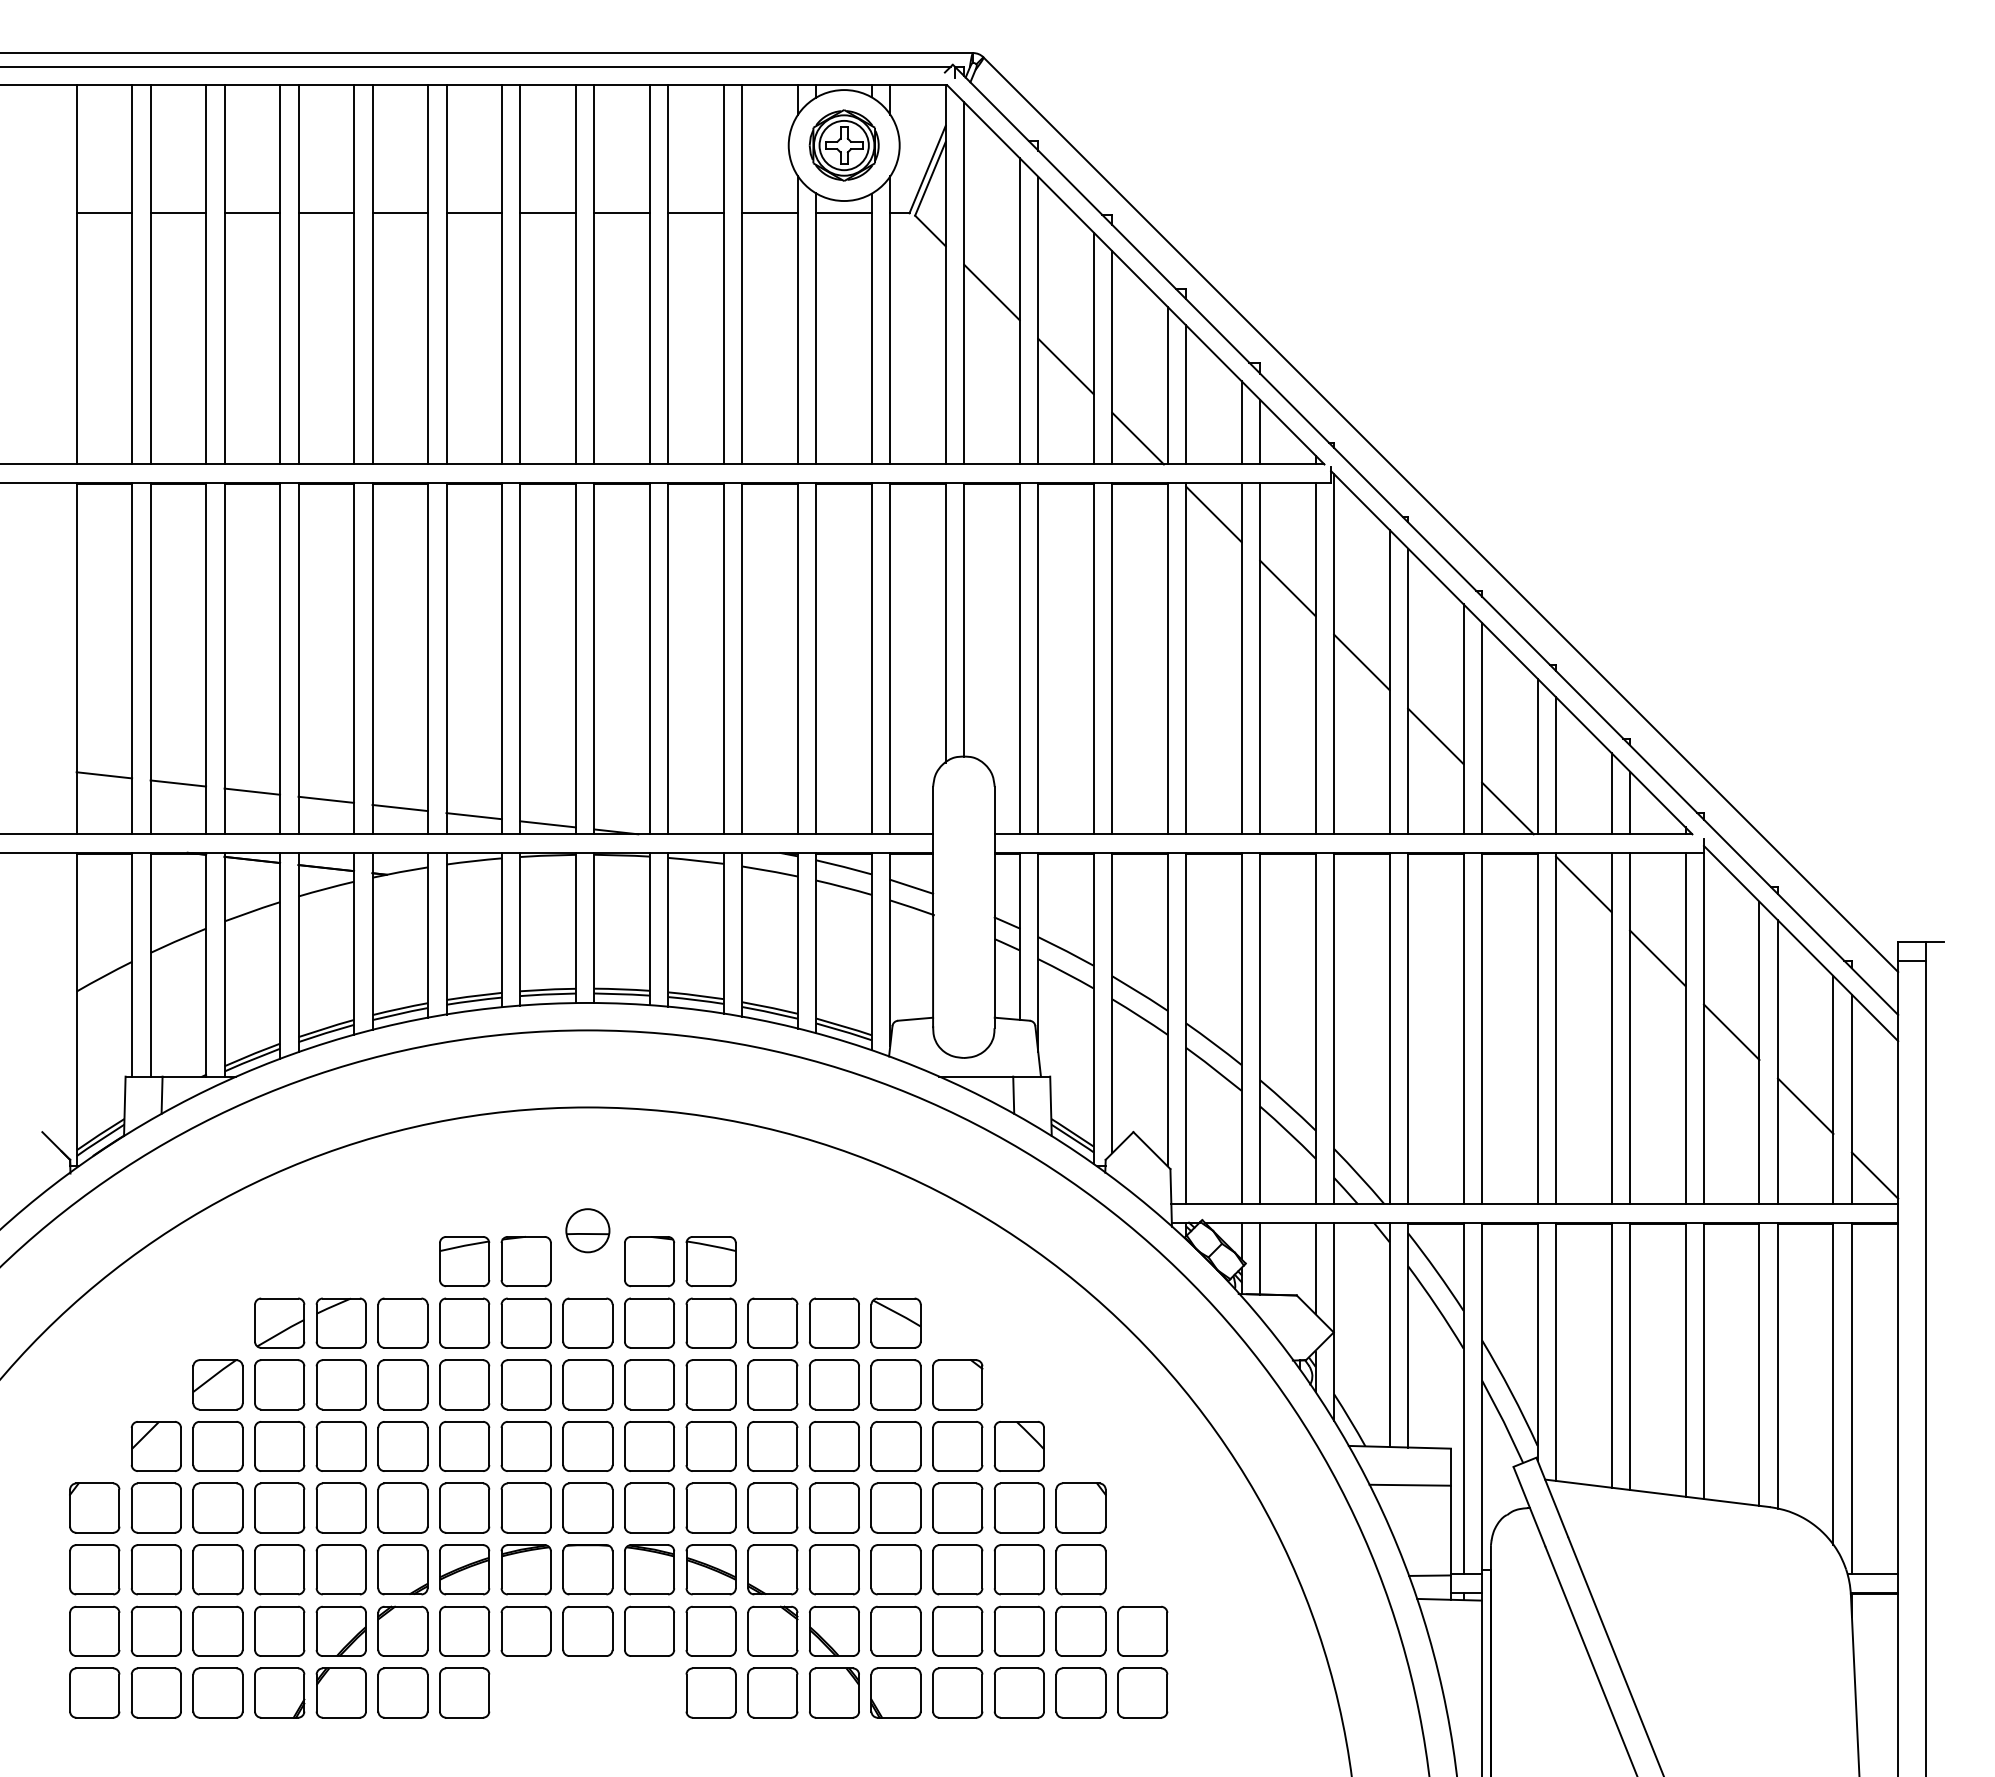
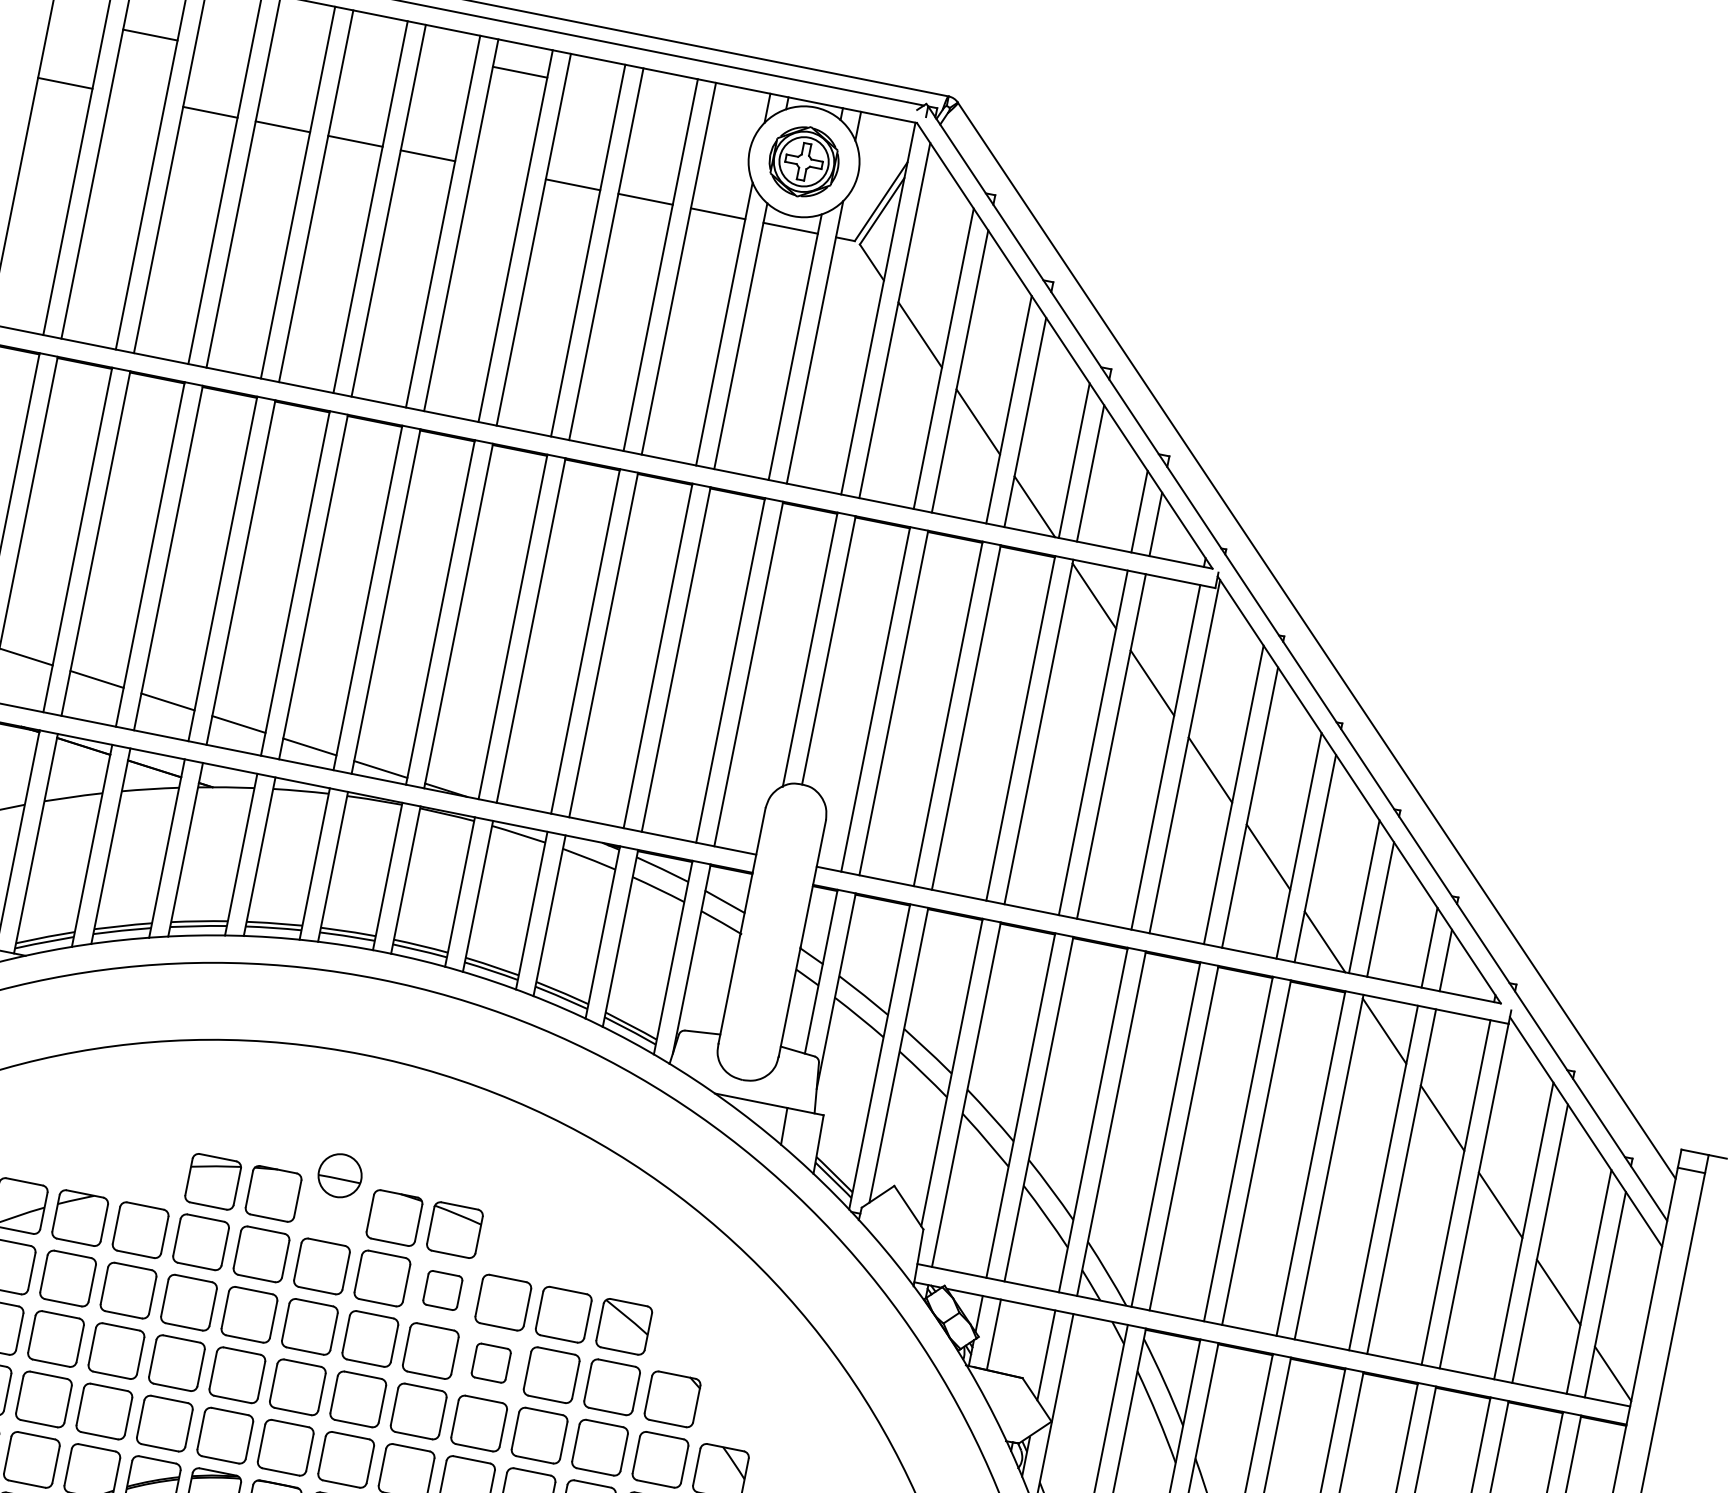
line: (178, 213) -> (150, 35), moved
line: (547, 213) -> (519, 72), moved
part: (710, 1322) -> (442, 1289), size x0.7
part: (772, 1384) -> (490, 1362), size x0.7

